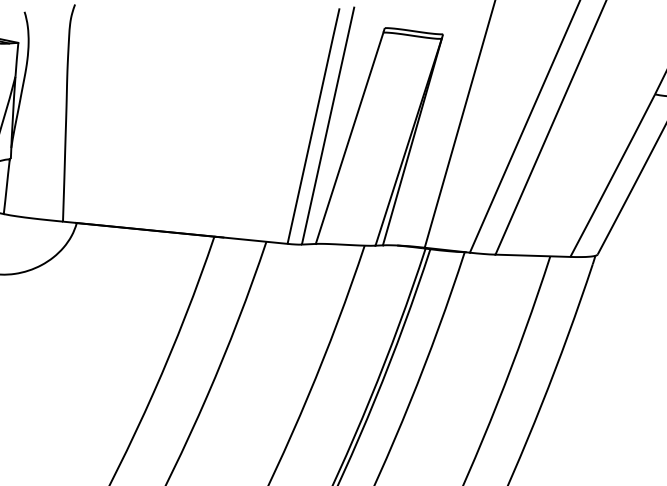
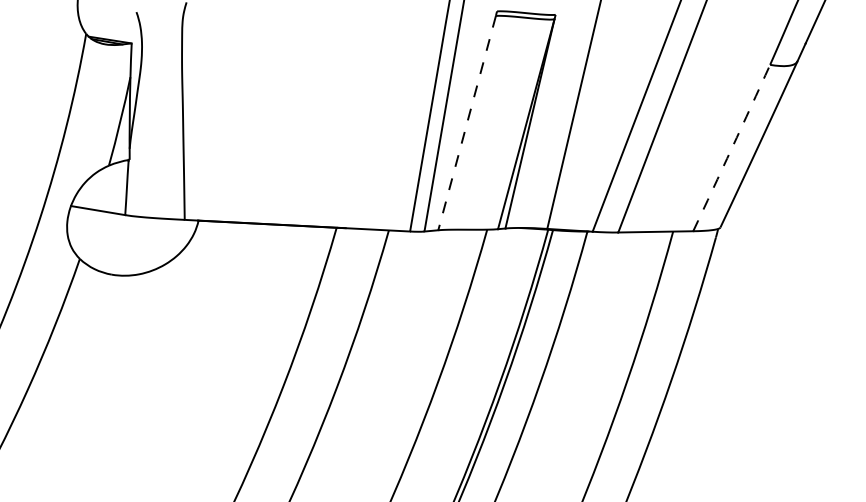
line: (349, 138) -> (467, 123), solid -> dashed
arc: (612, 176) -> (731, 148), solid -> dashed

